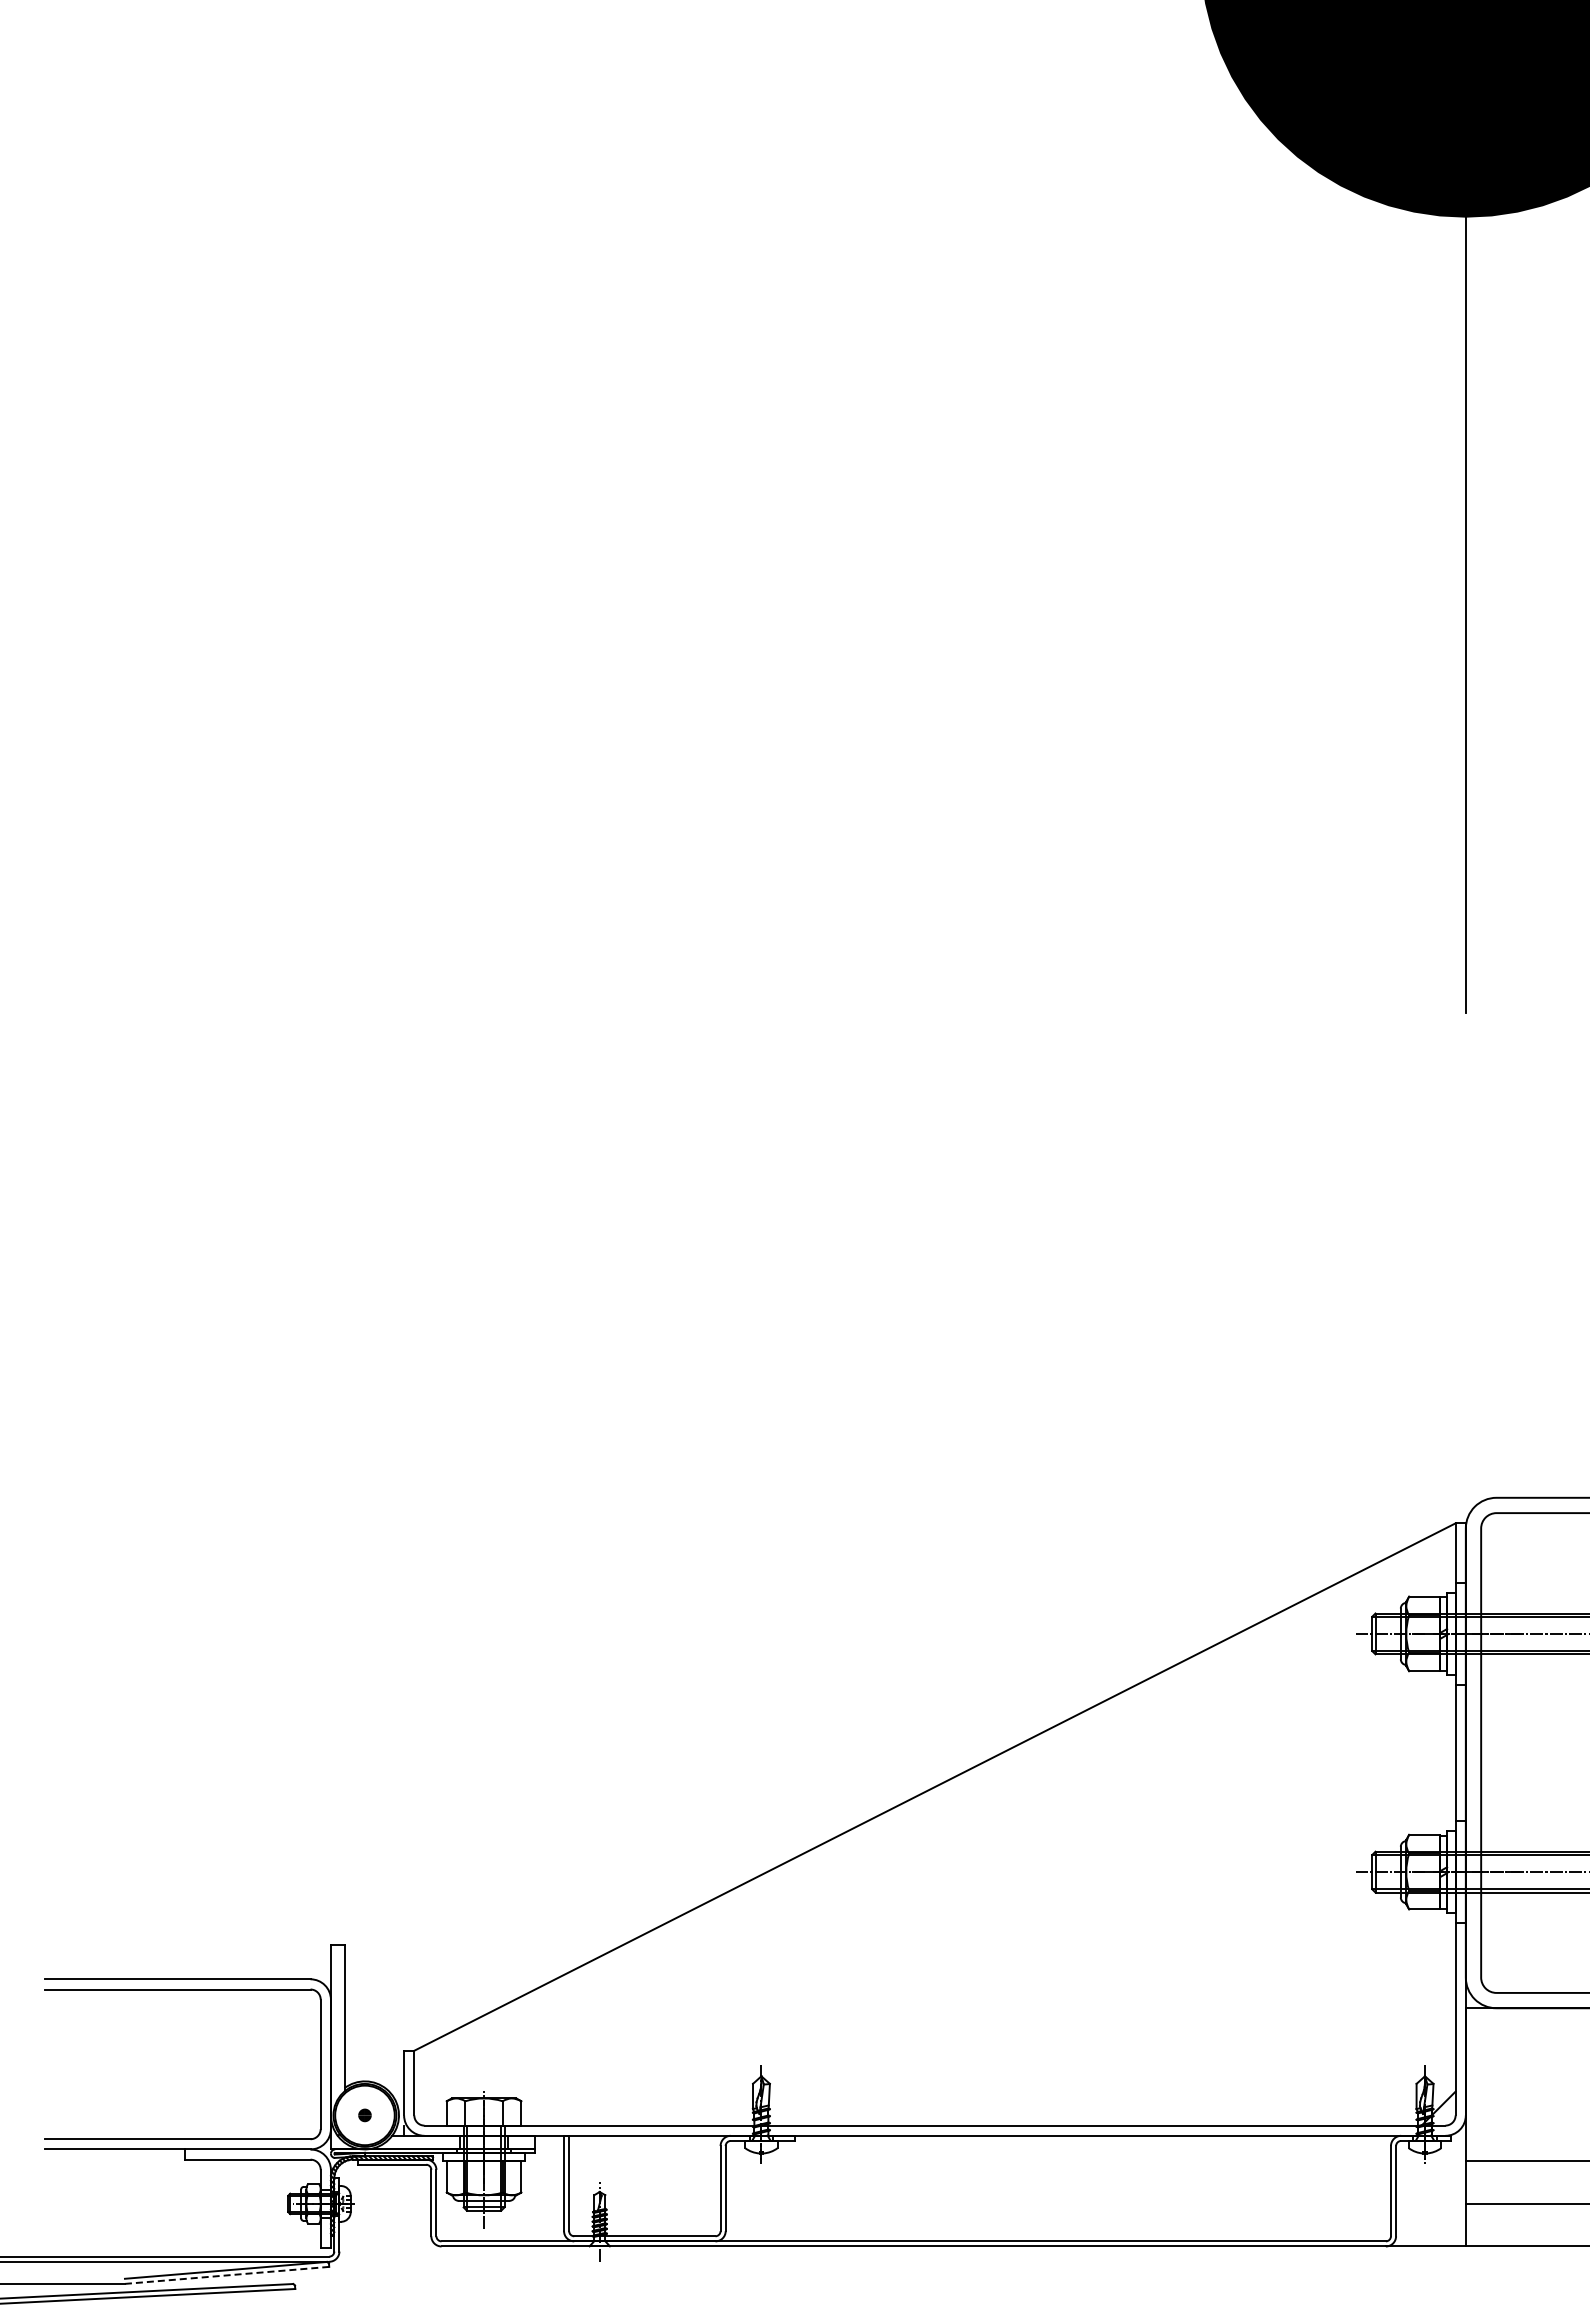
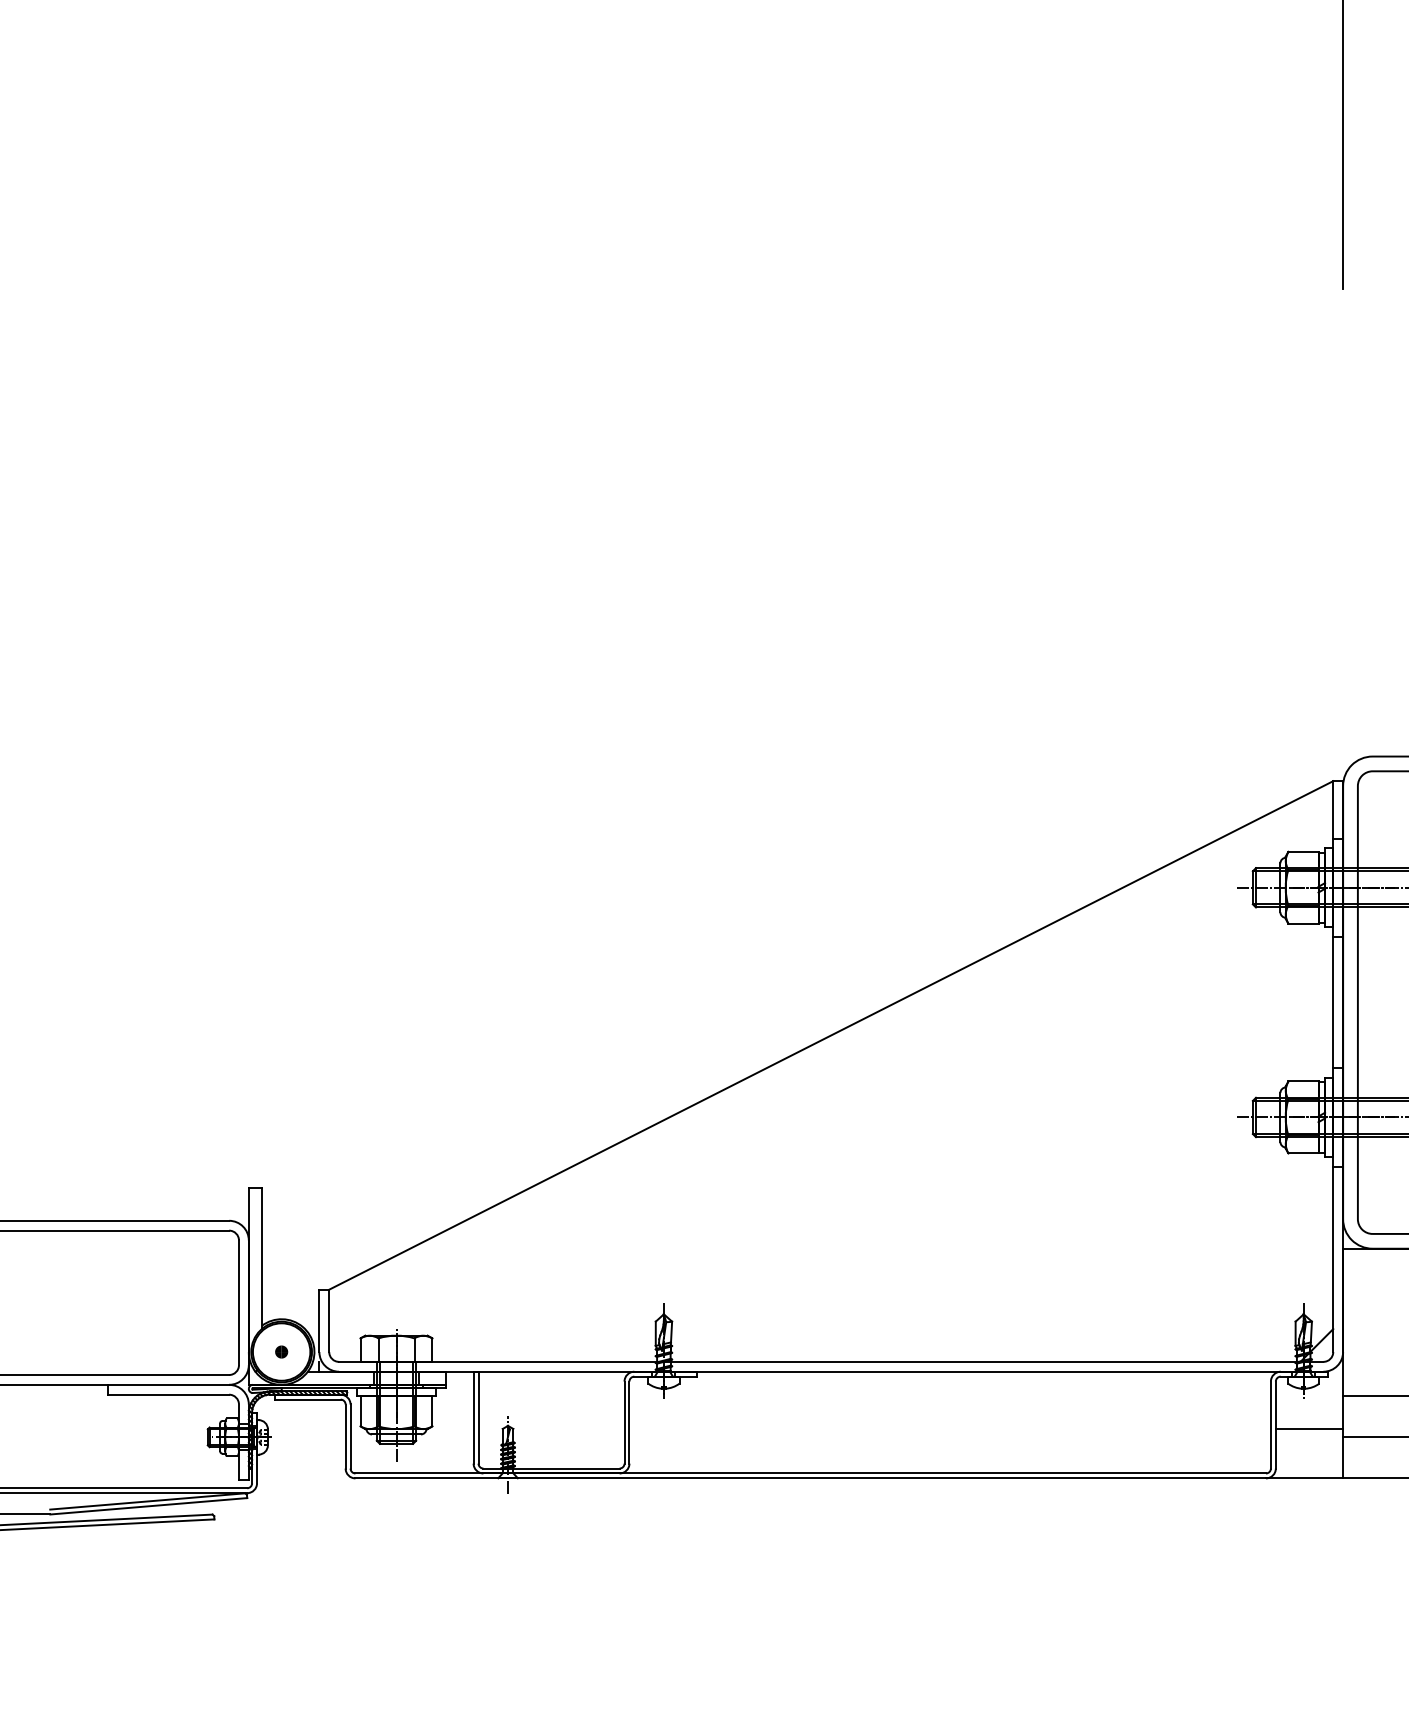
line: (1430, 2195) -> (1309, 1429), added
line: (226, 2275) -> (148, 1506), dashed -> solid

